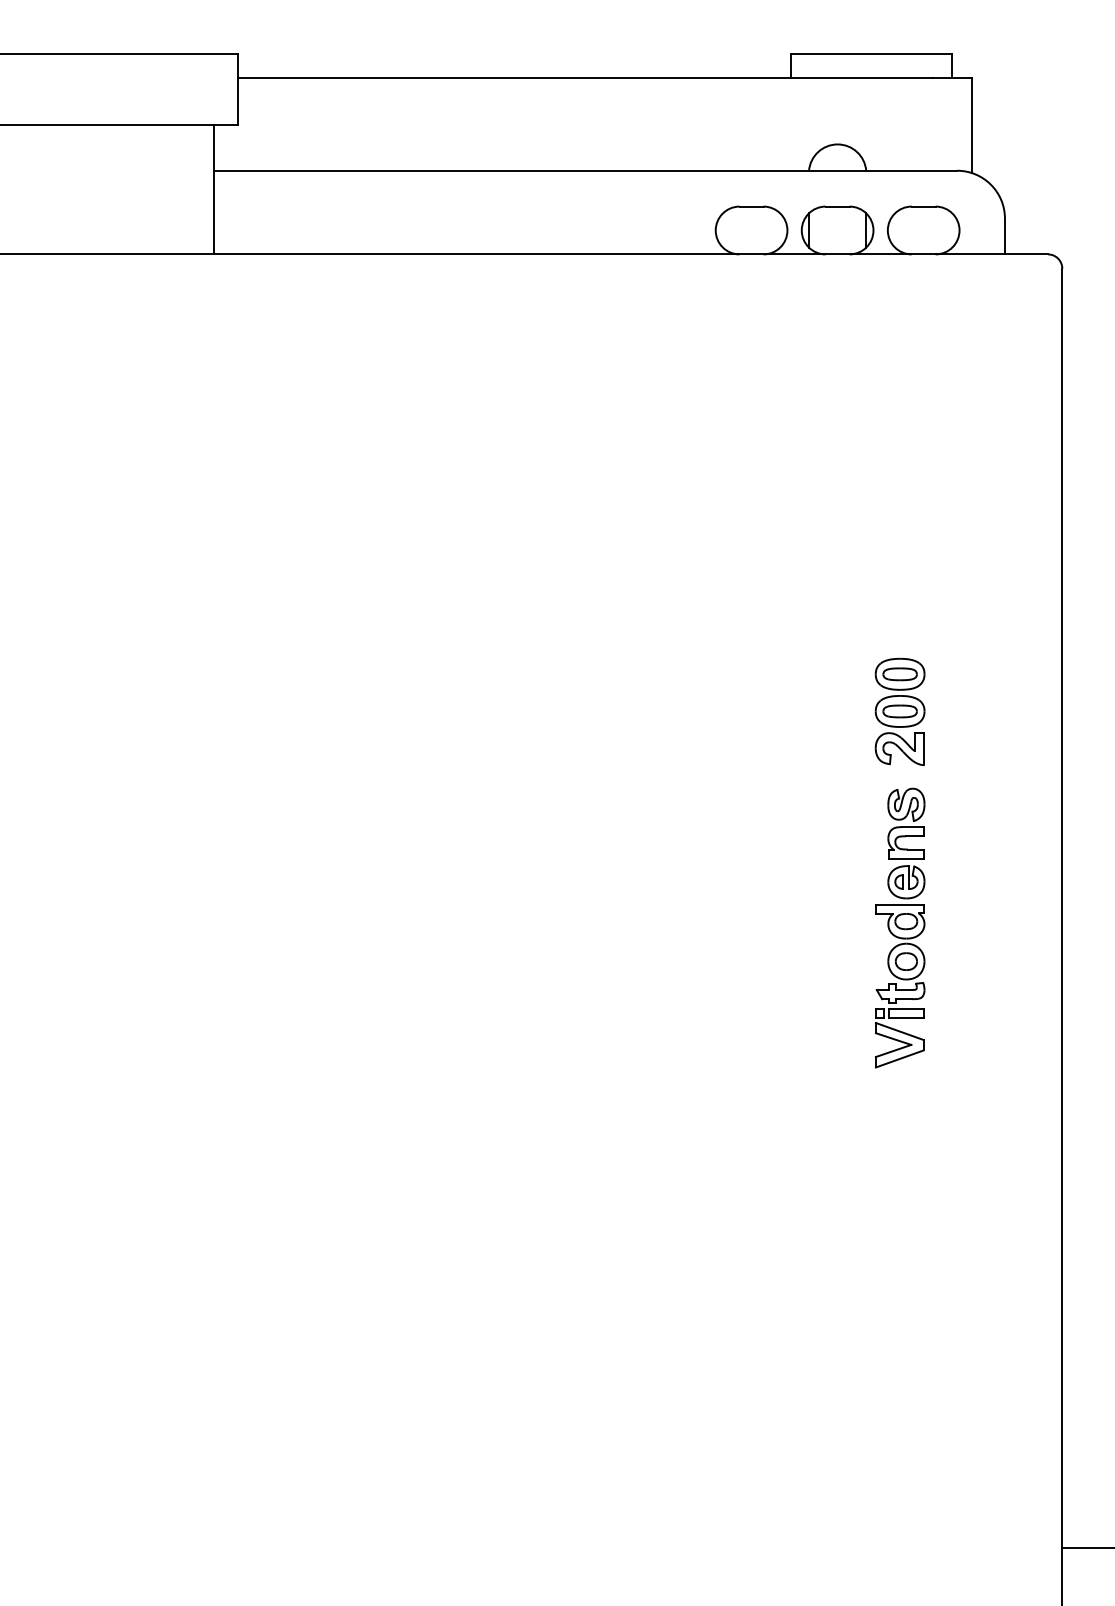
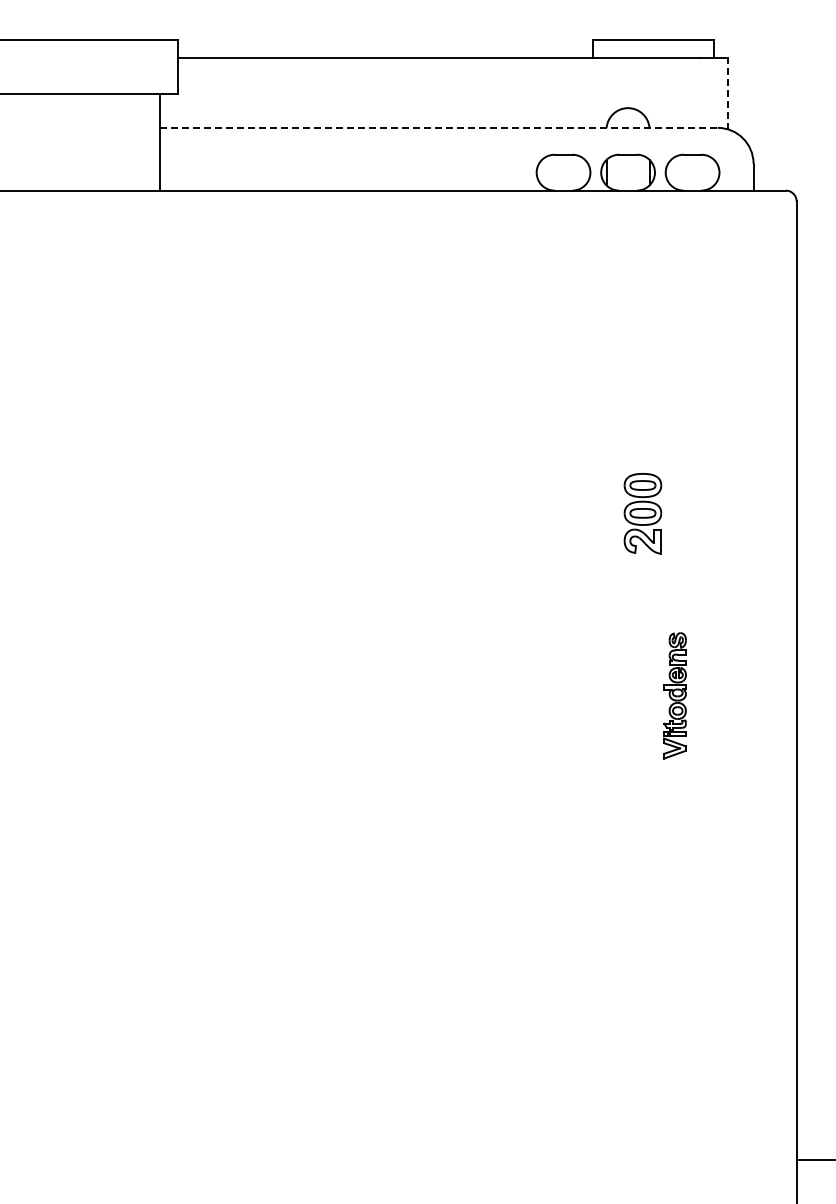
line: (971, 124) -> (728, 93), solid -> dashed
line: (584, 170) -> (438, 127), solid -> dashed
part: (899, 711) -> (642, 513), moved
part: (899, 927) -> (674, 695), size x0.6

